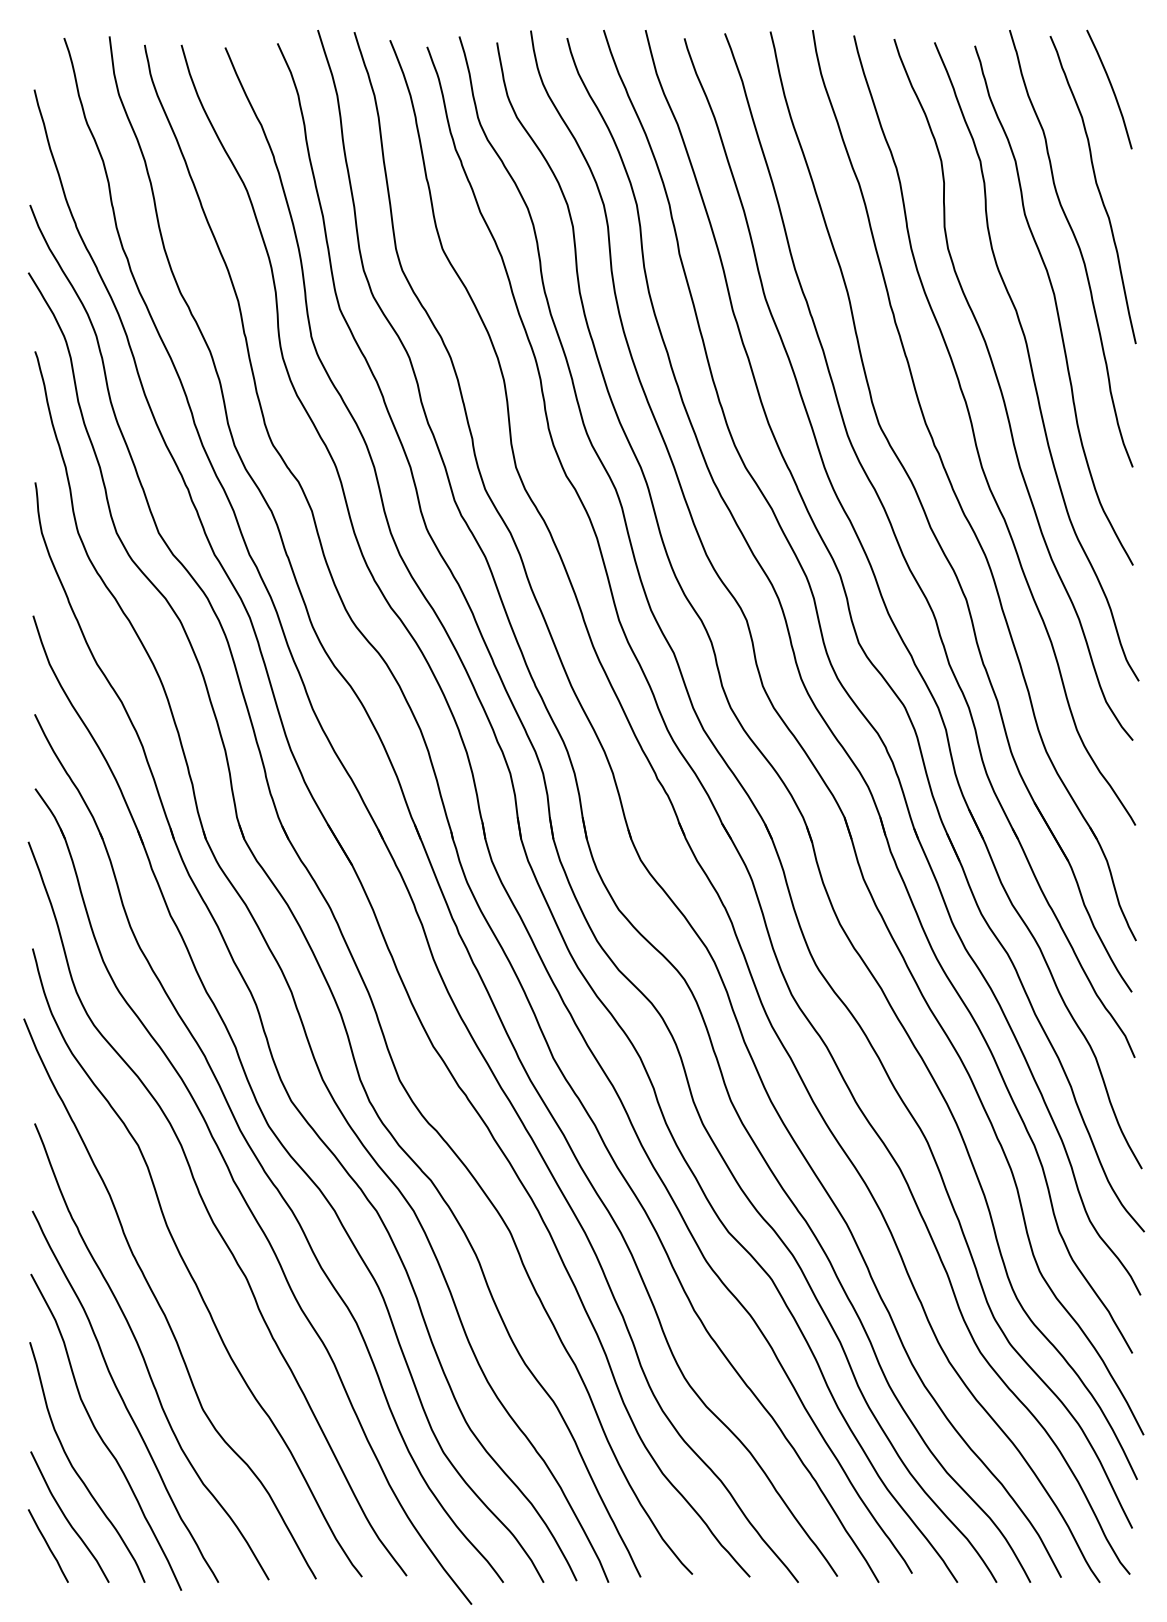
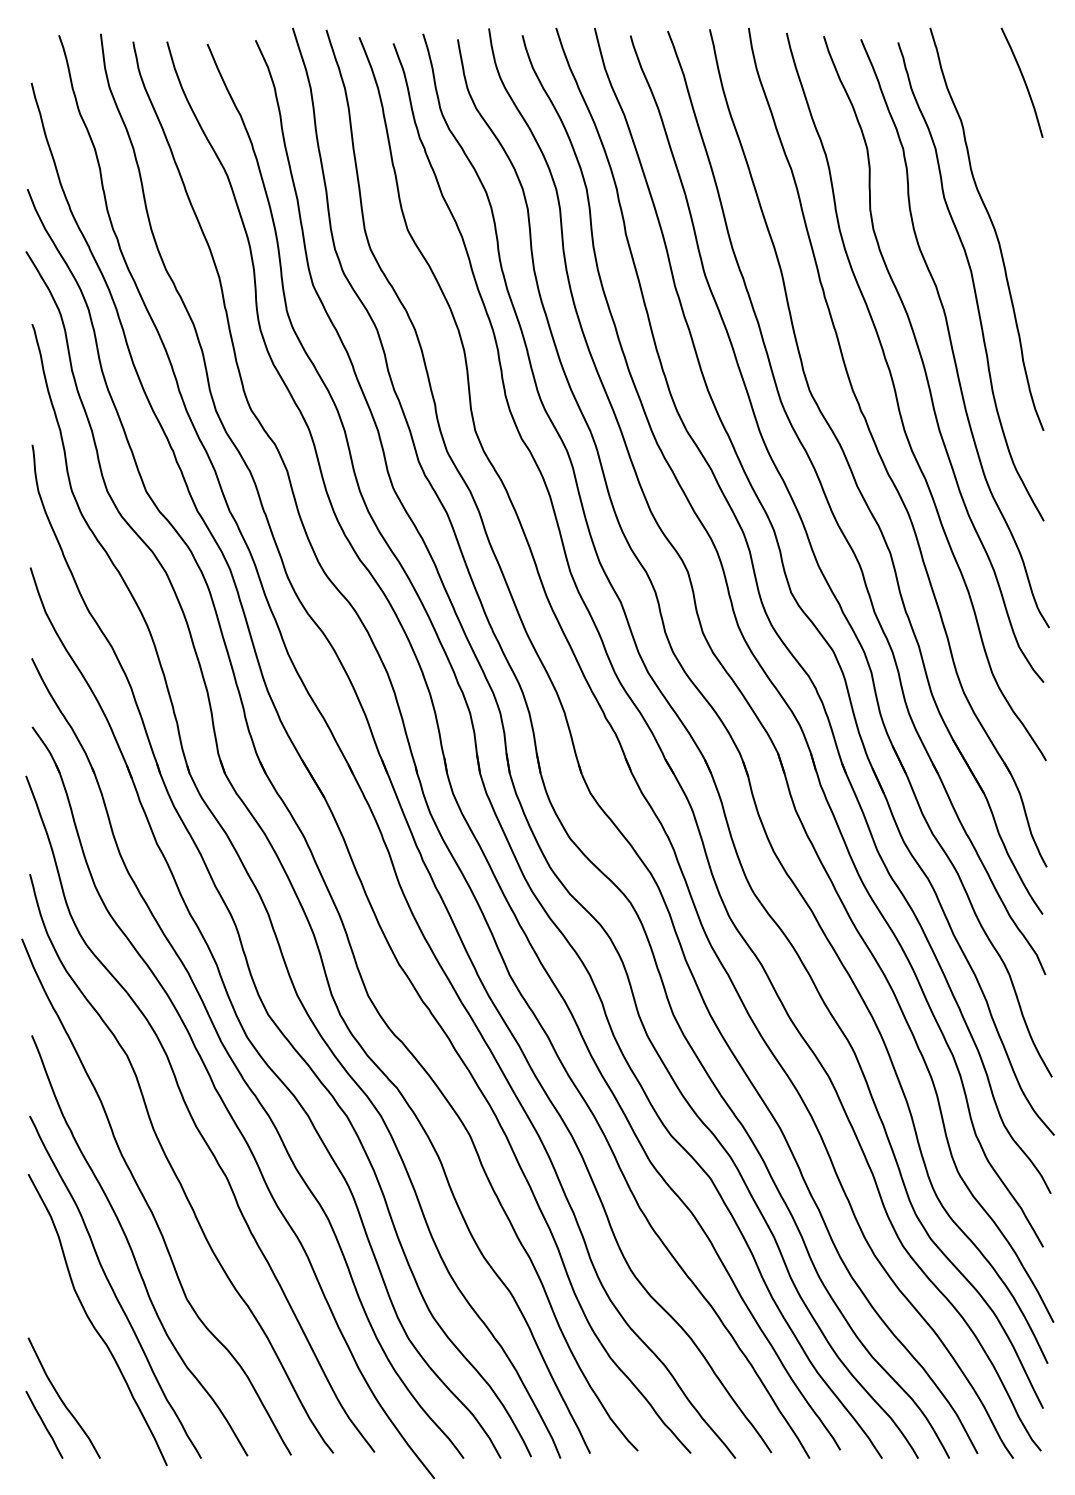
curve: (1096, 188) -> (1010, 173), removed
curve: (76, 1470) -> (70, 1355), removed

